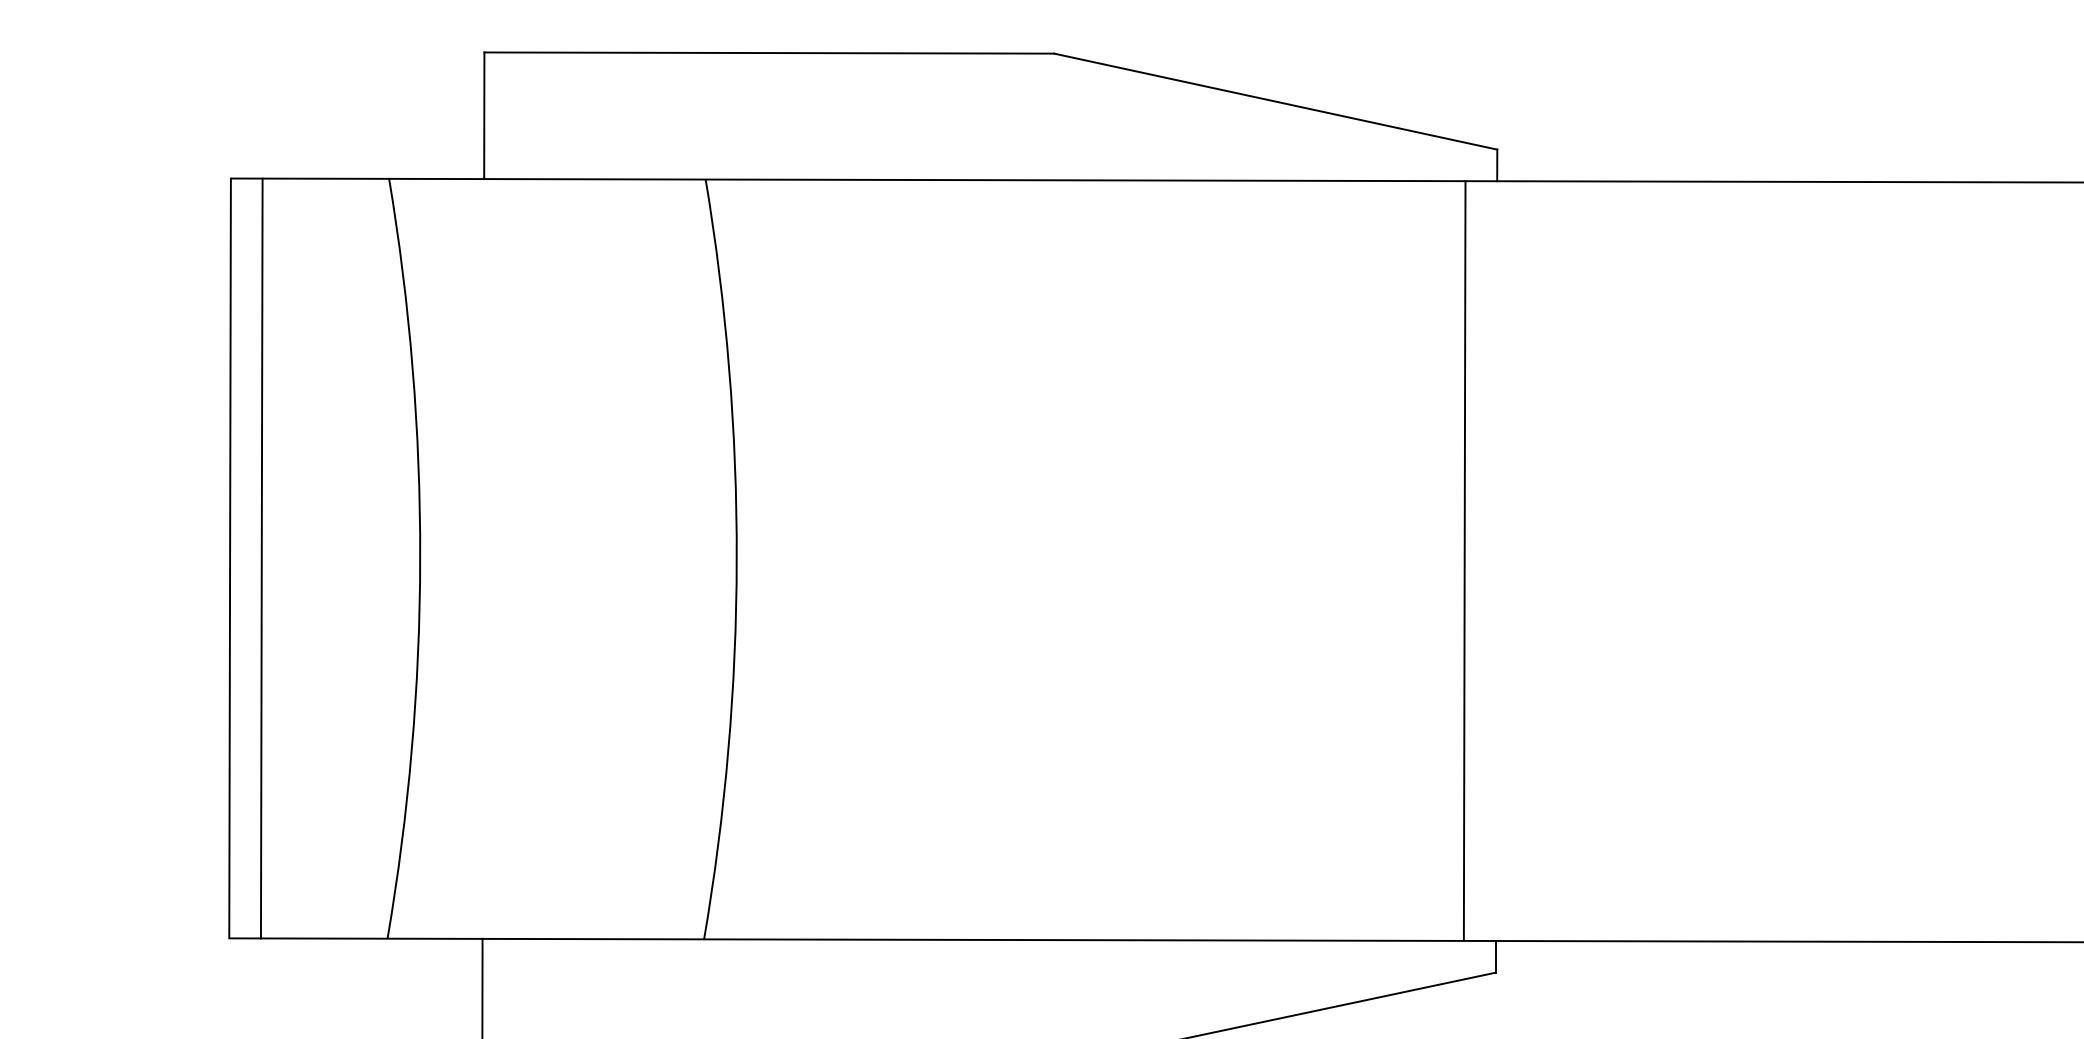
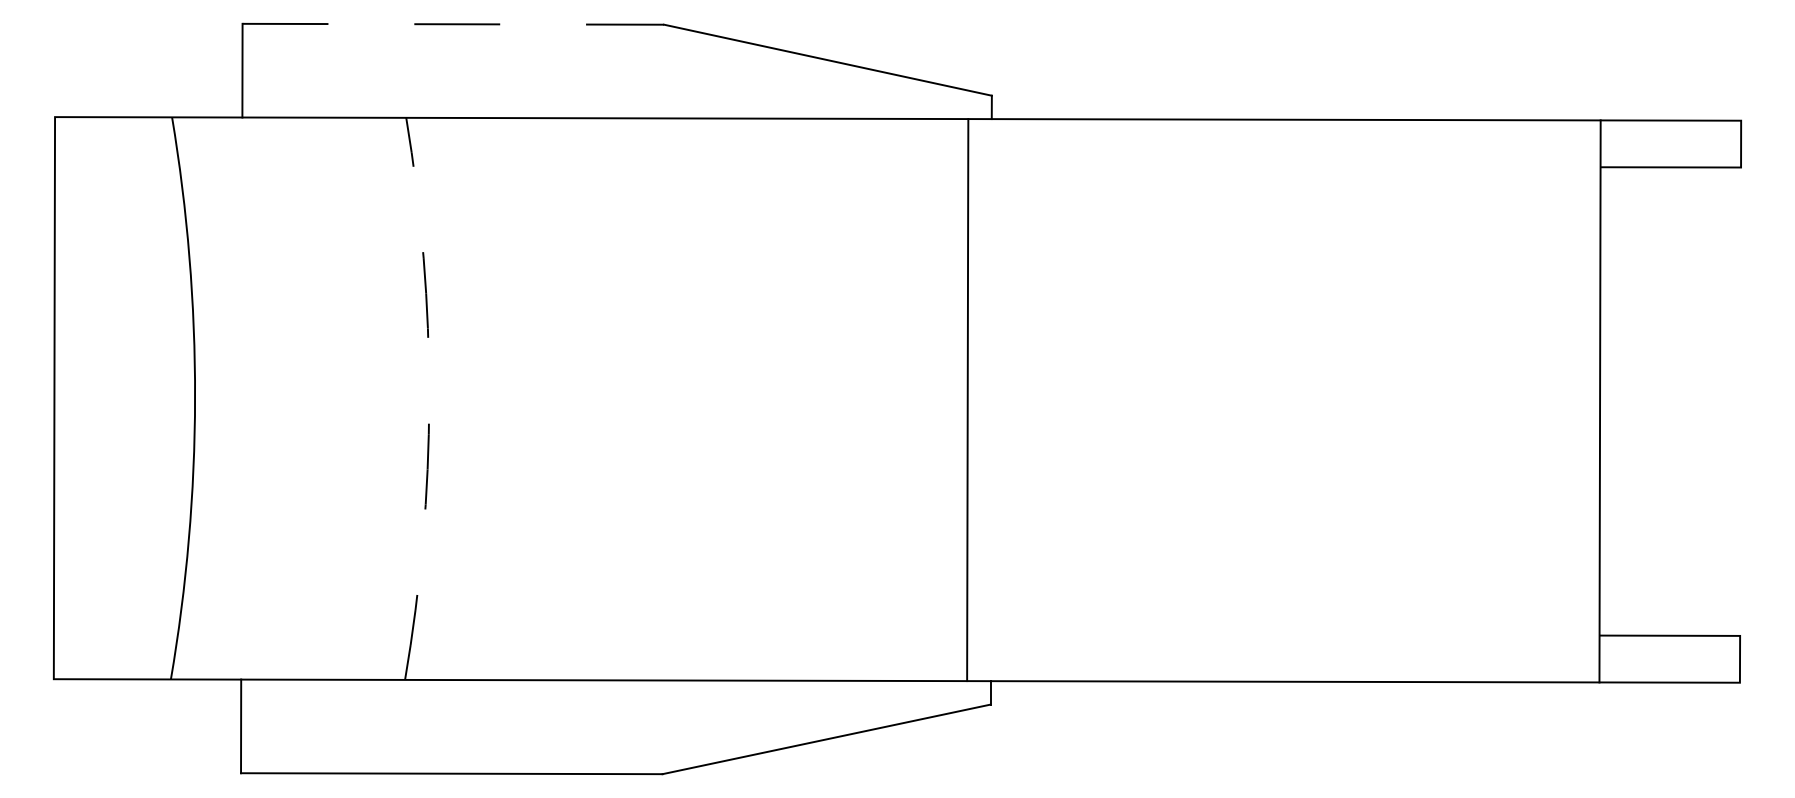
line: (769, 53) -> (453, 24), solid -> dashed
line: (261, 558) -> (77, 398), removed
arc: (737, 558) -> (429, 398), solid -> dashed

